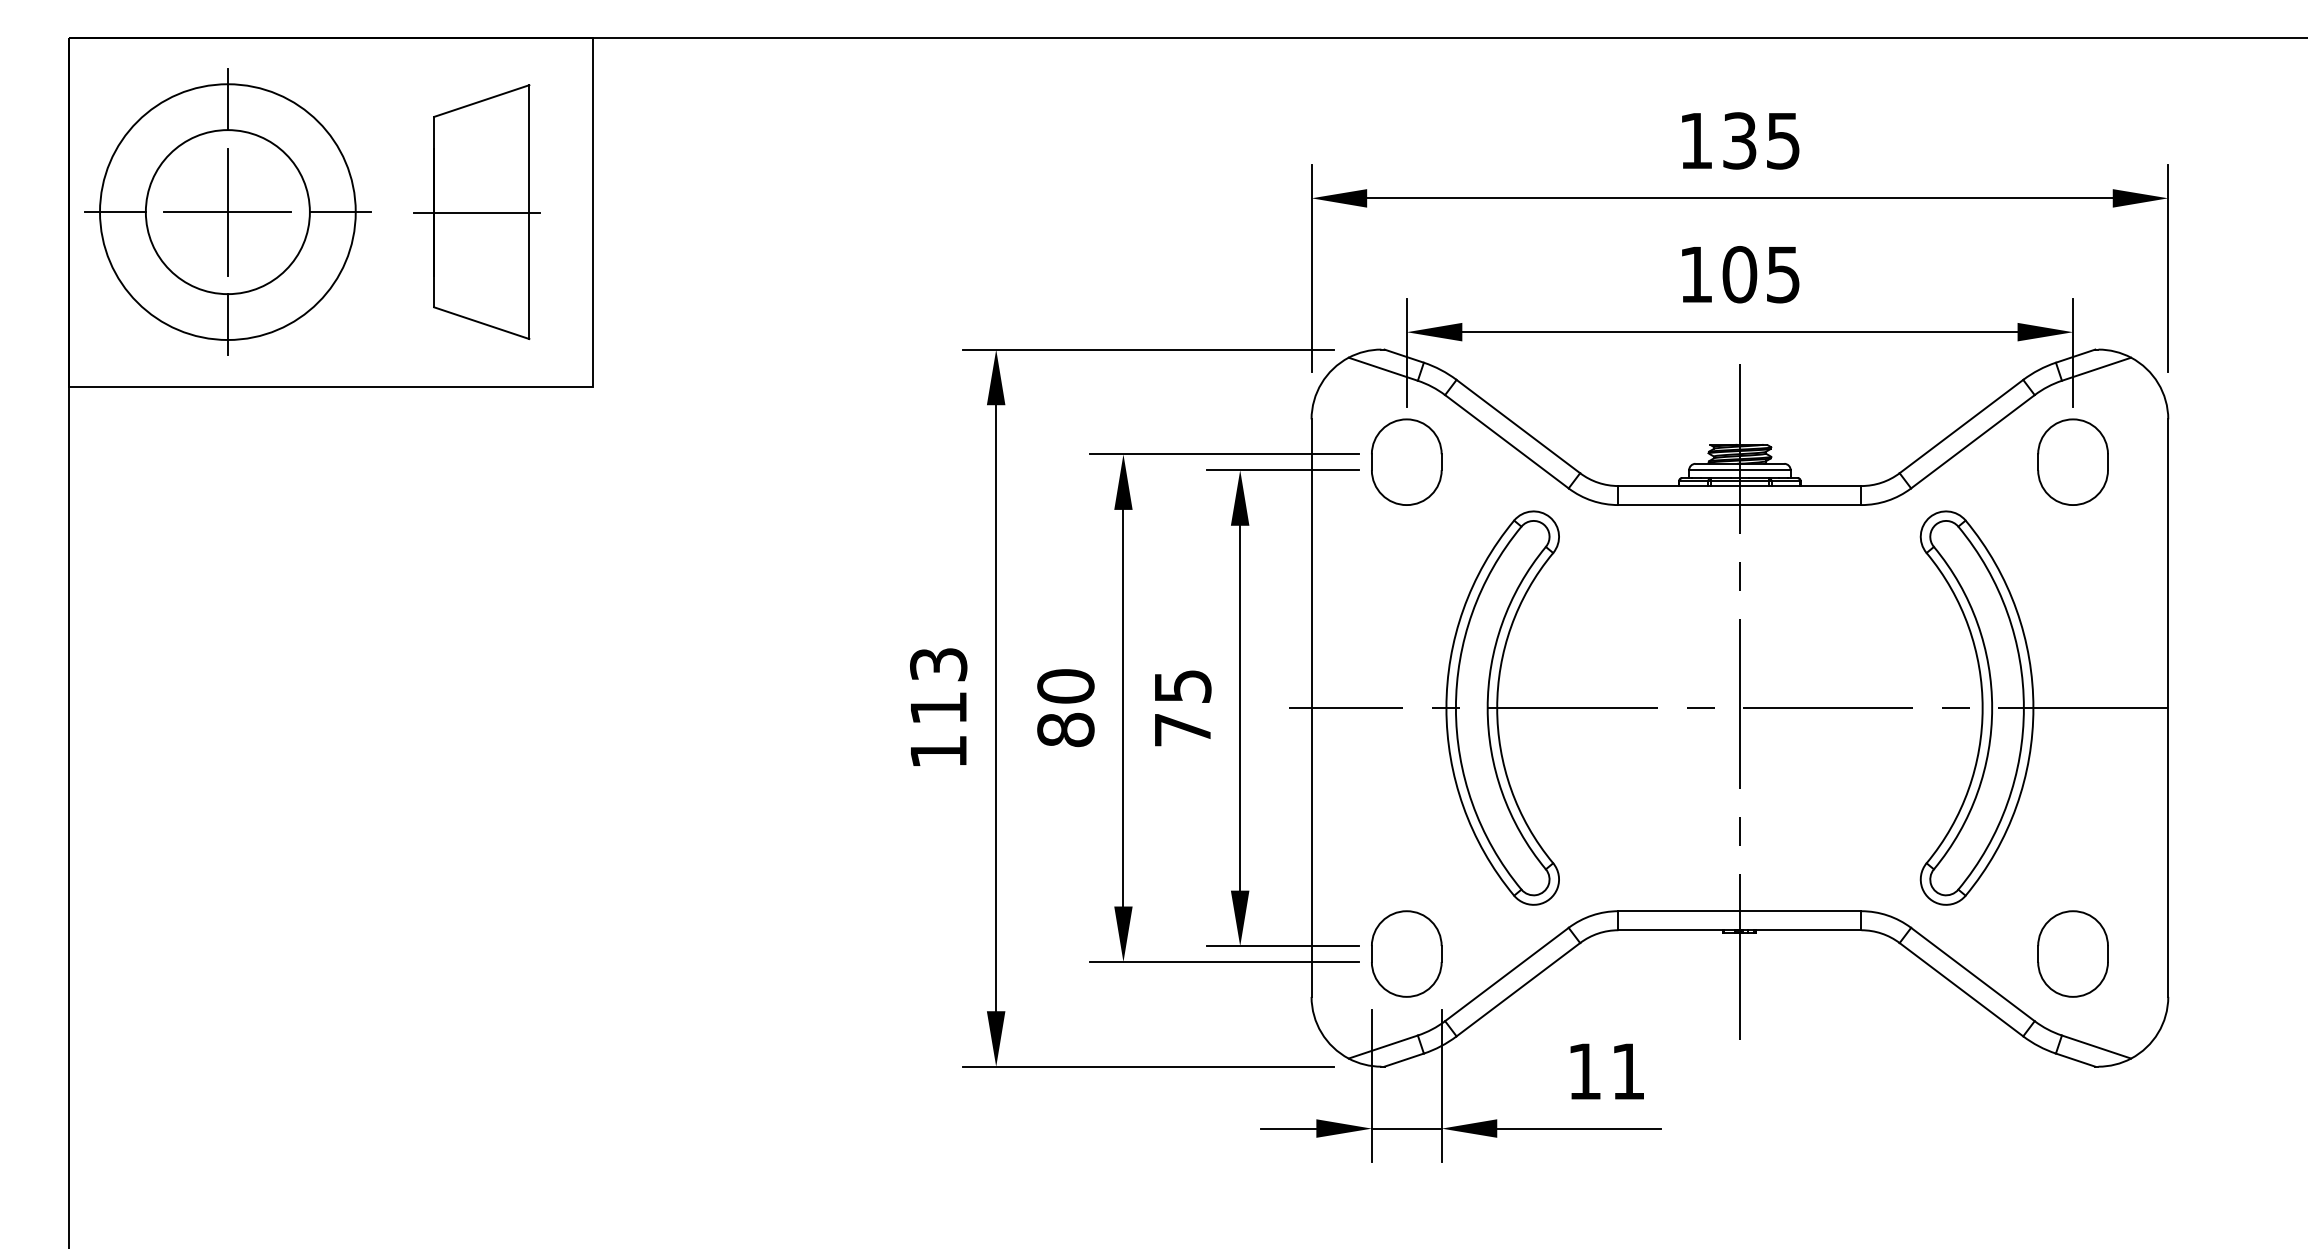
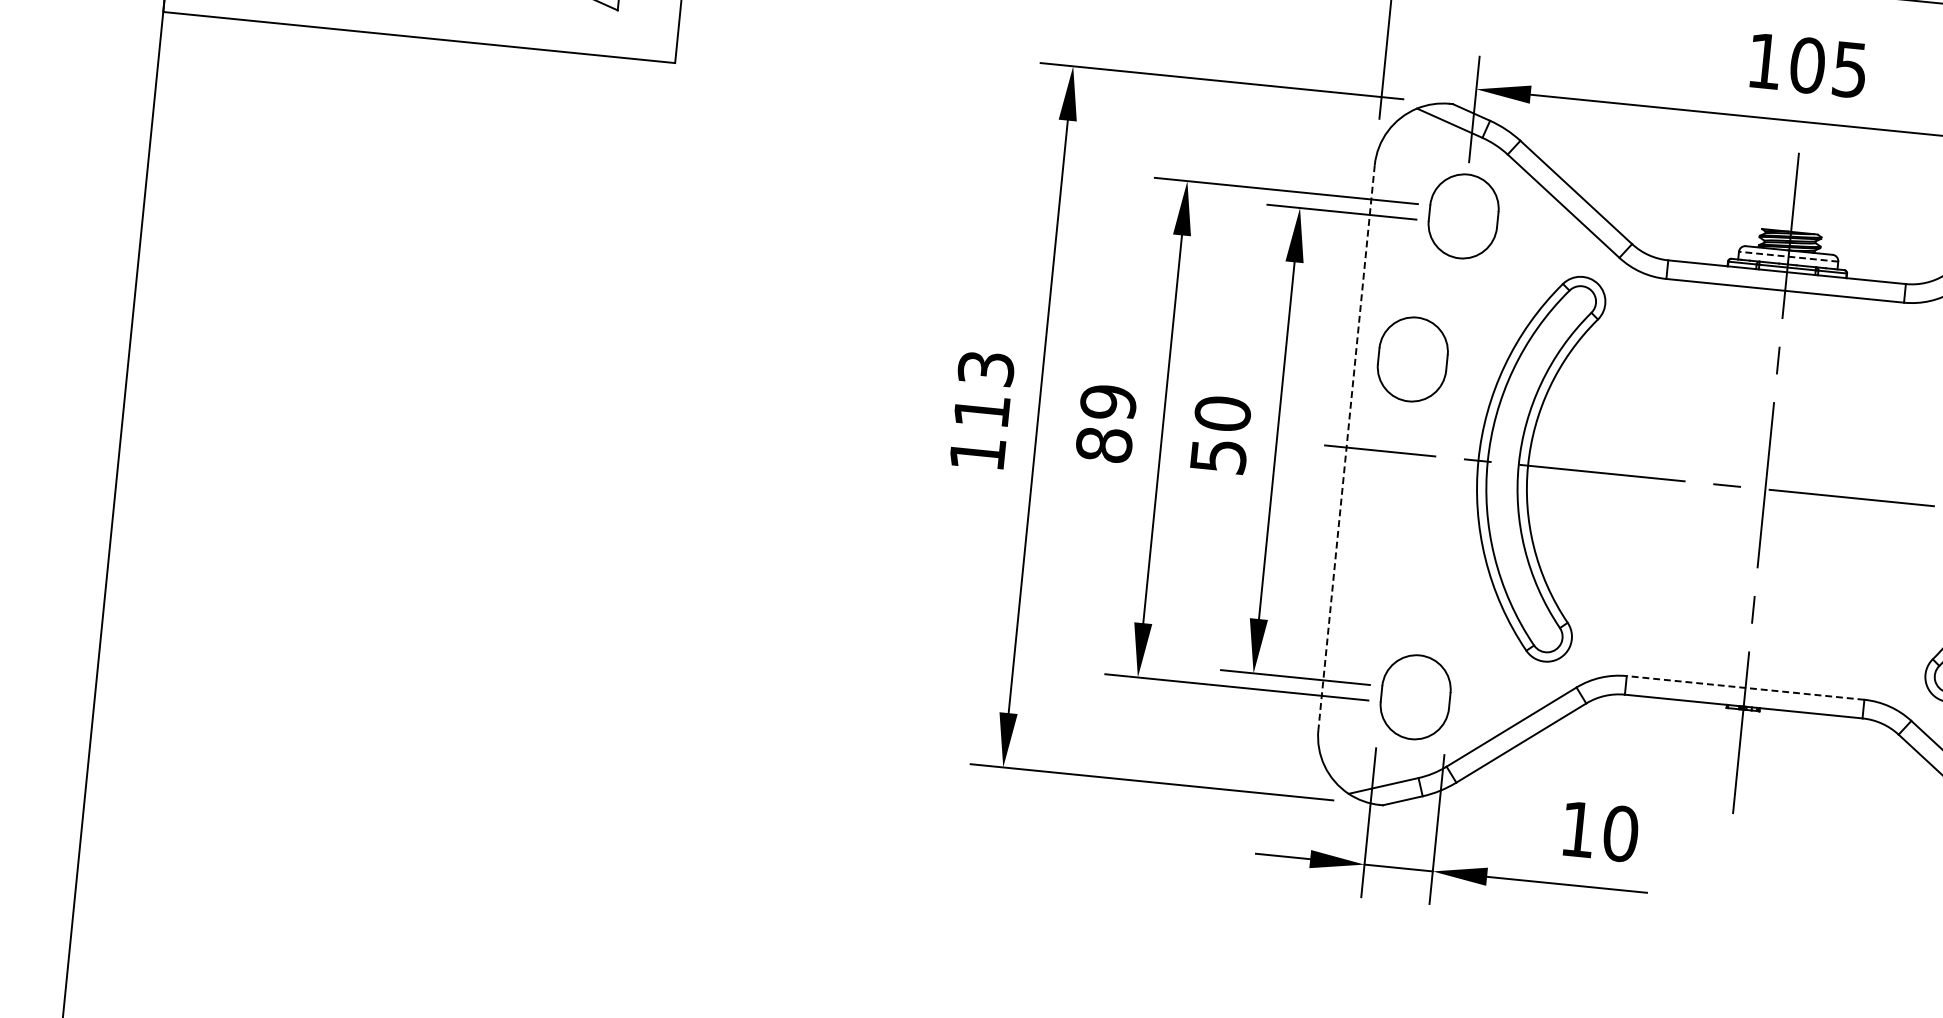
line: (1739, 470) -> (1788, 256), solid -> dashed
part: (1369, 611) -> (1412, 358), added
text: (1065, 686) -> (1108, 402), 80 -> 89
text: (1182, 707) -> (1220, 434), 75 -> 50
line: (1311, 708) -> (1346, 447), solid -> dashed
line: (1739, 911) -> (1745, 688), solid -> dashed
text: (1628, 1071) -> (1620, 833), 11 -> 10

